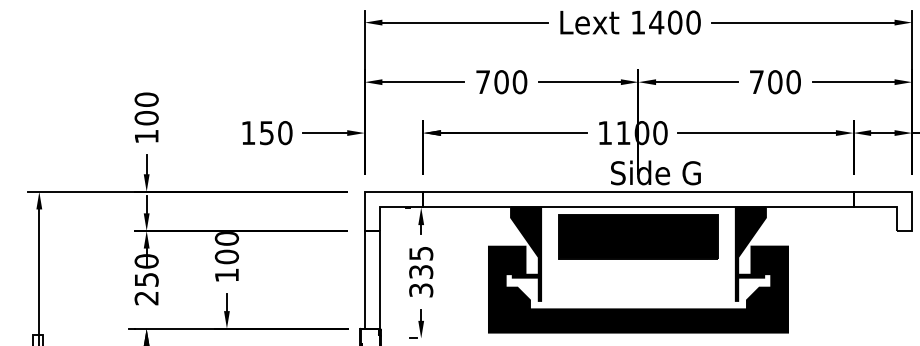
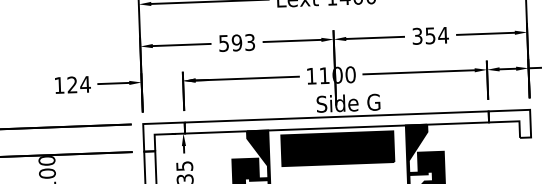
text: (501, 82) -> (237, 43), 700 -> 593
text: (775, 82) -> (430, 36), 700 -> 354
text: (275, 133) -> (78, 85), 150 -> 124

